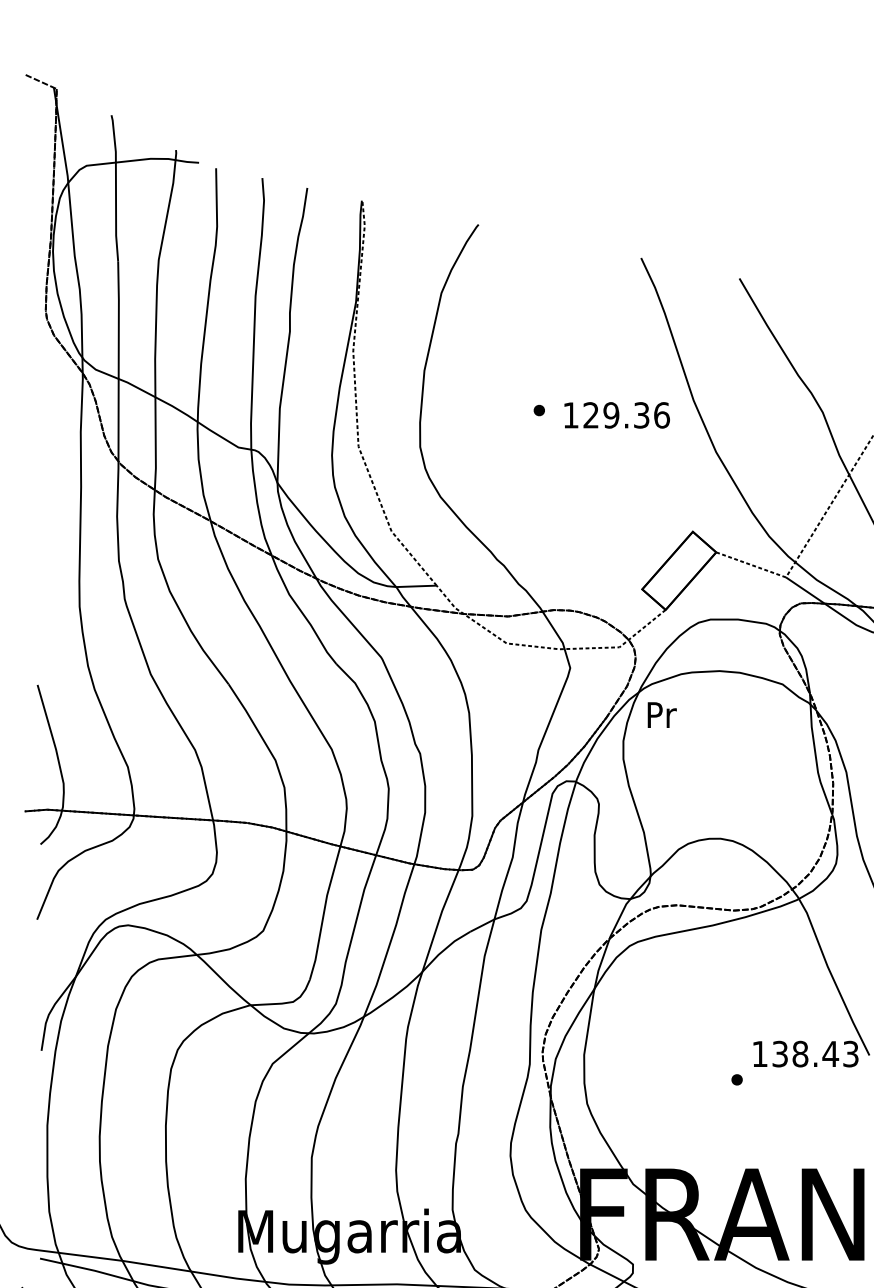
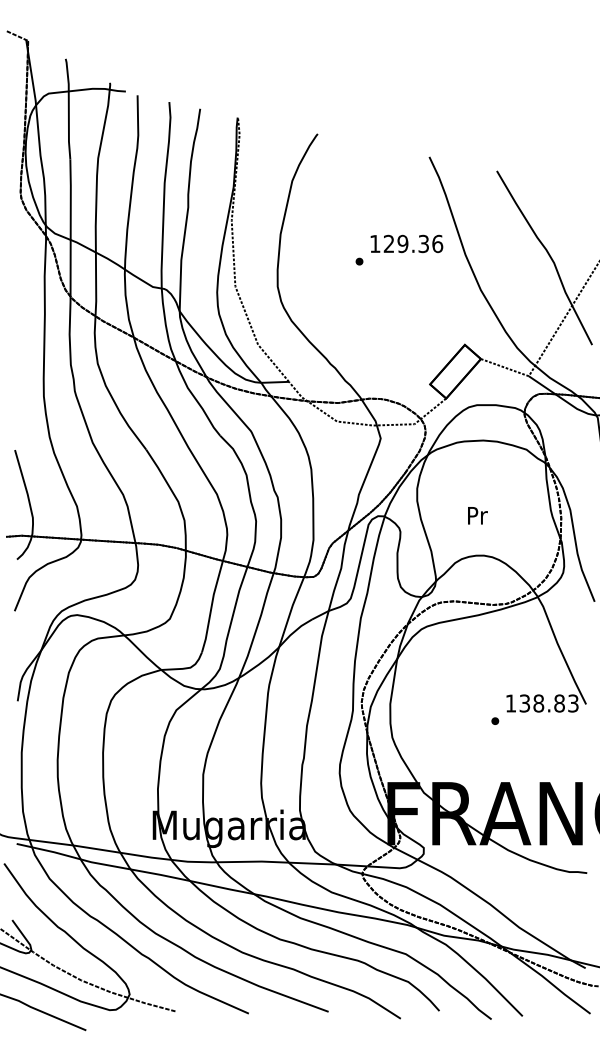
text: (616, 414) -> (406, 243), moved
text: (661, 714) -> (477, 515), moved
text: (830, 1054) -> (559, 703), 138.43 -> 138.83

